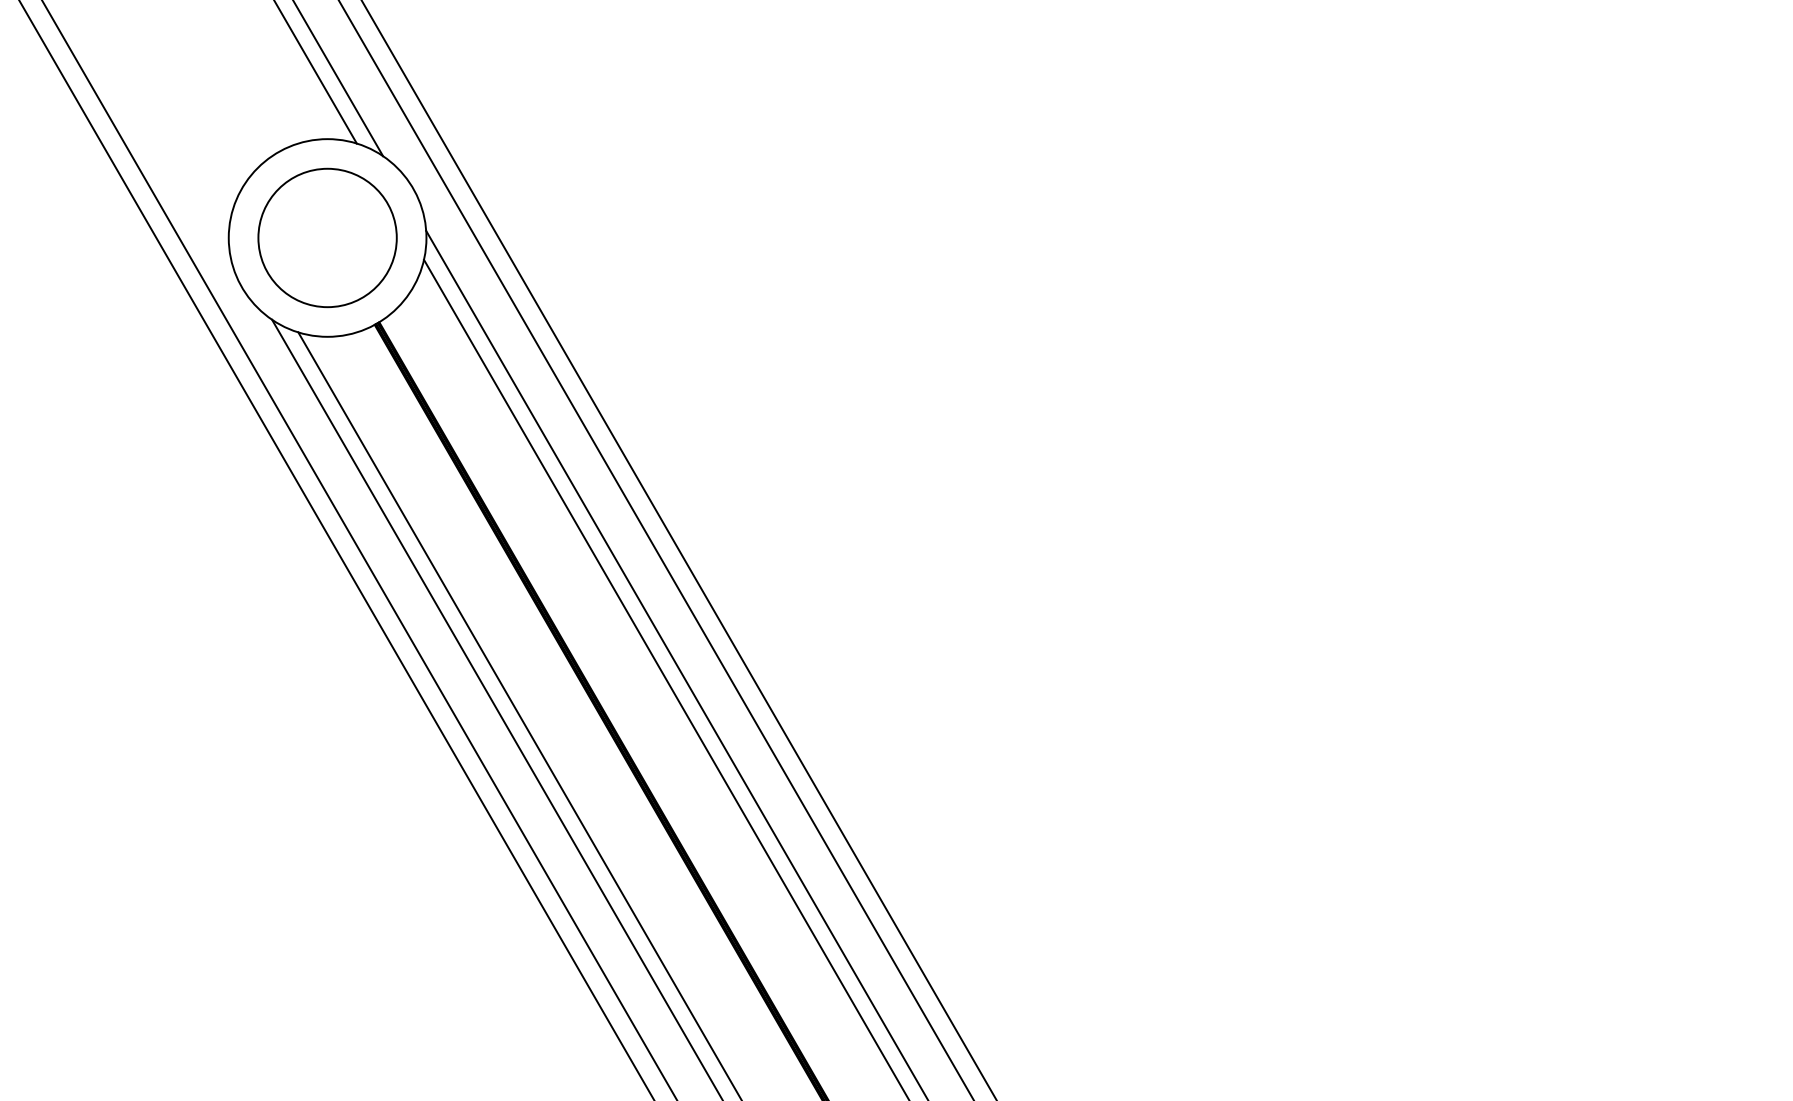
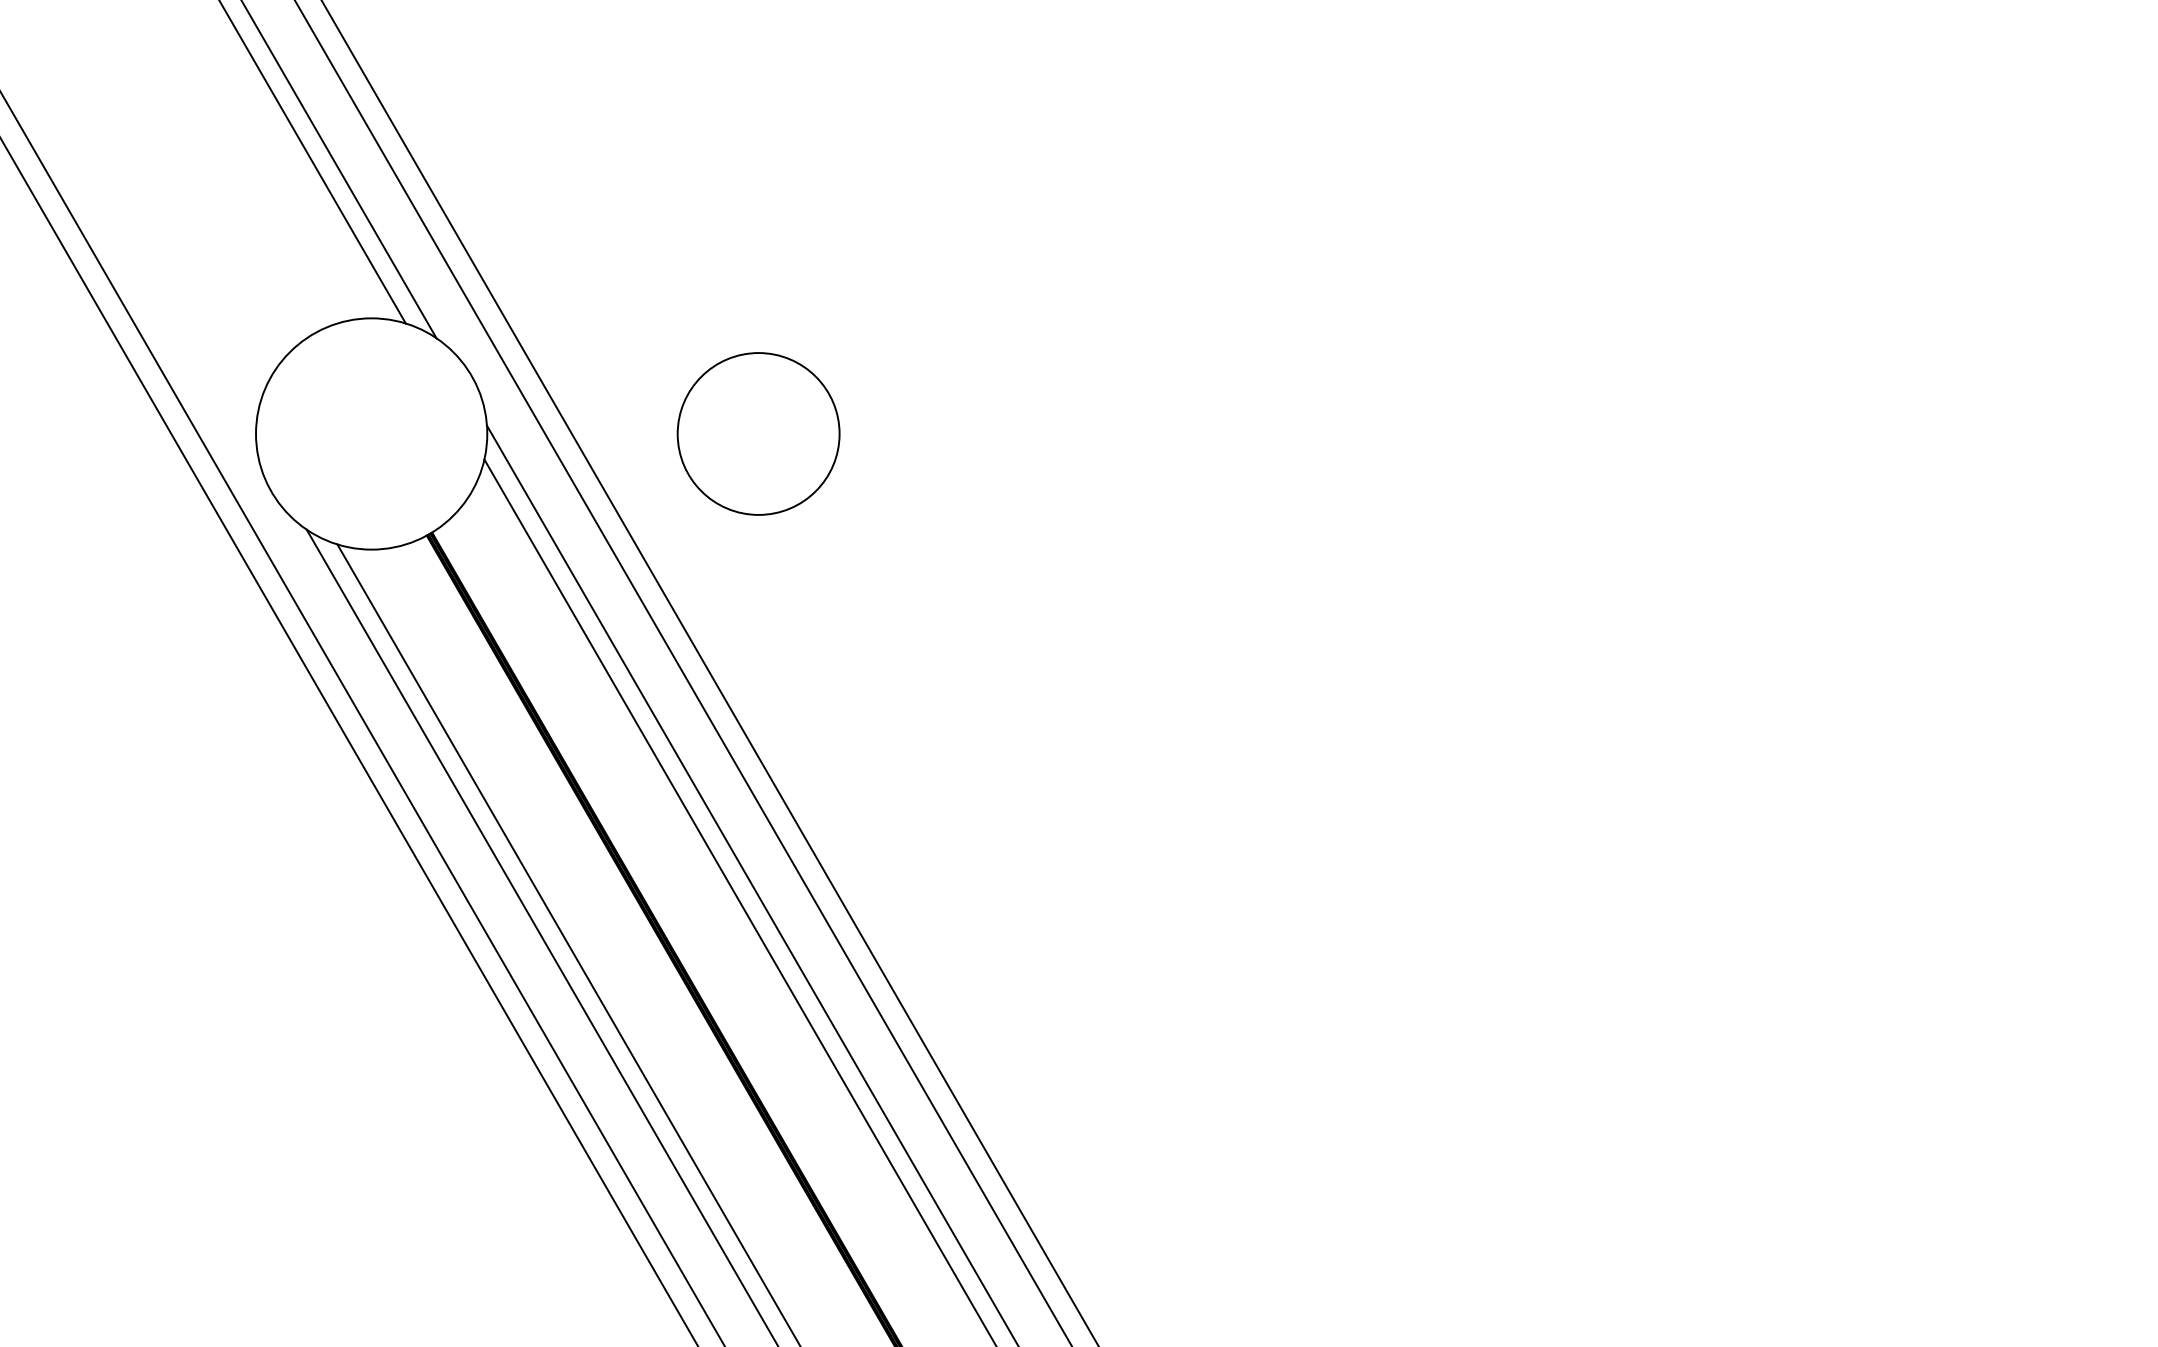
circle: (327, 237) -> (758, 433), moved

